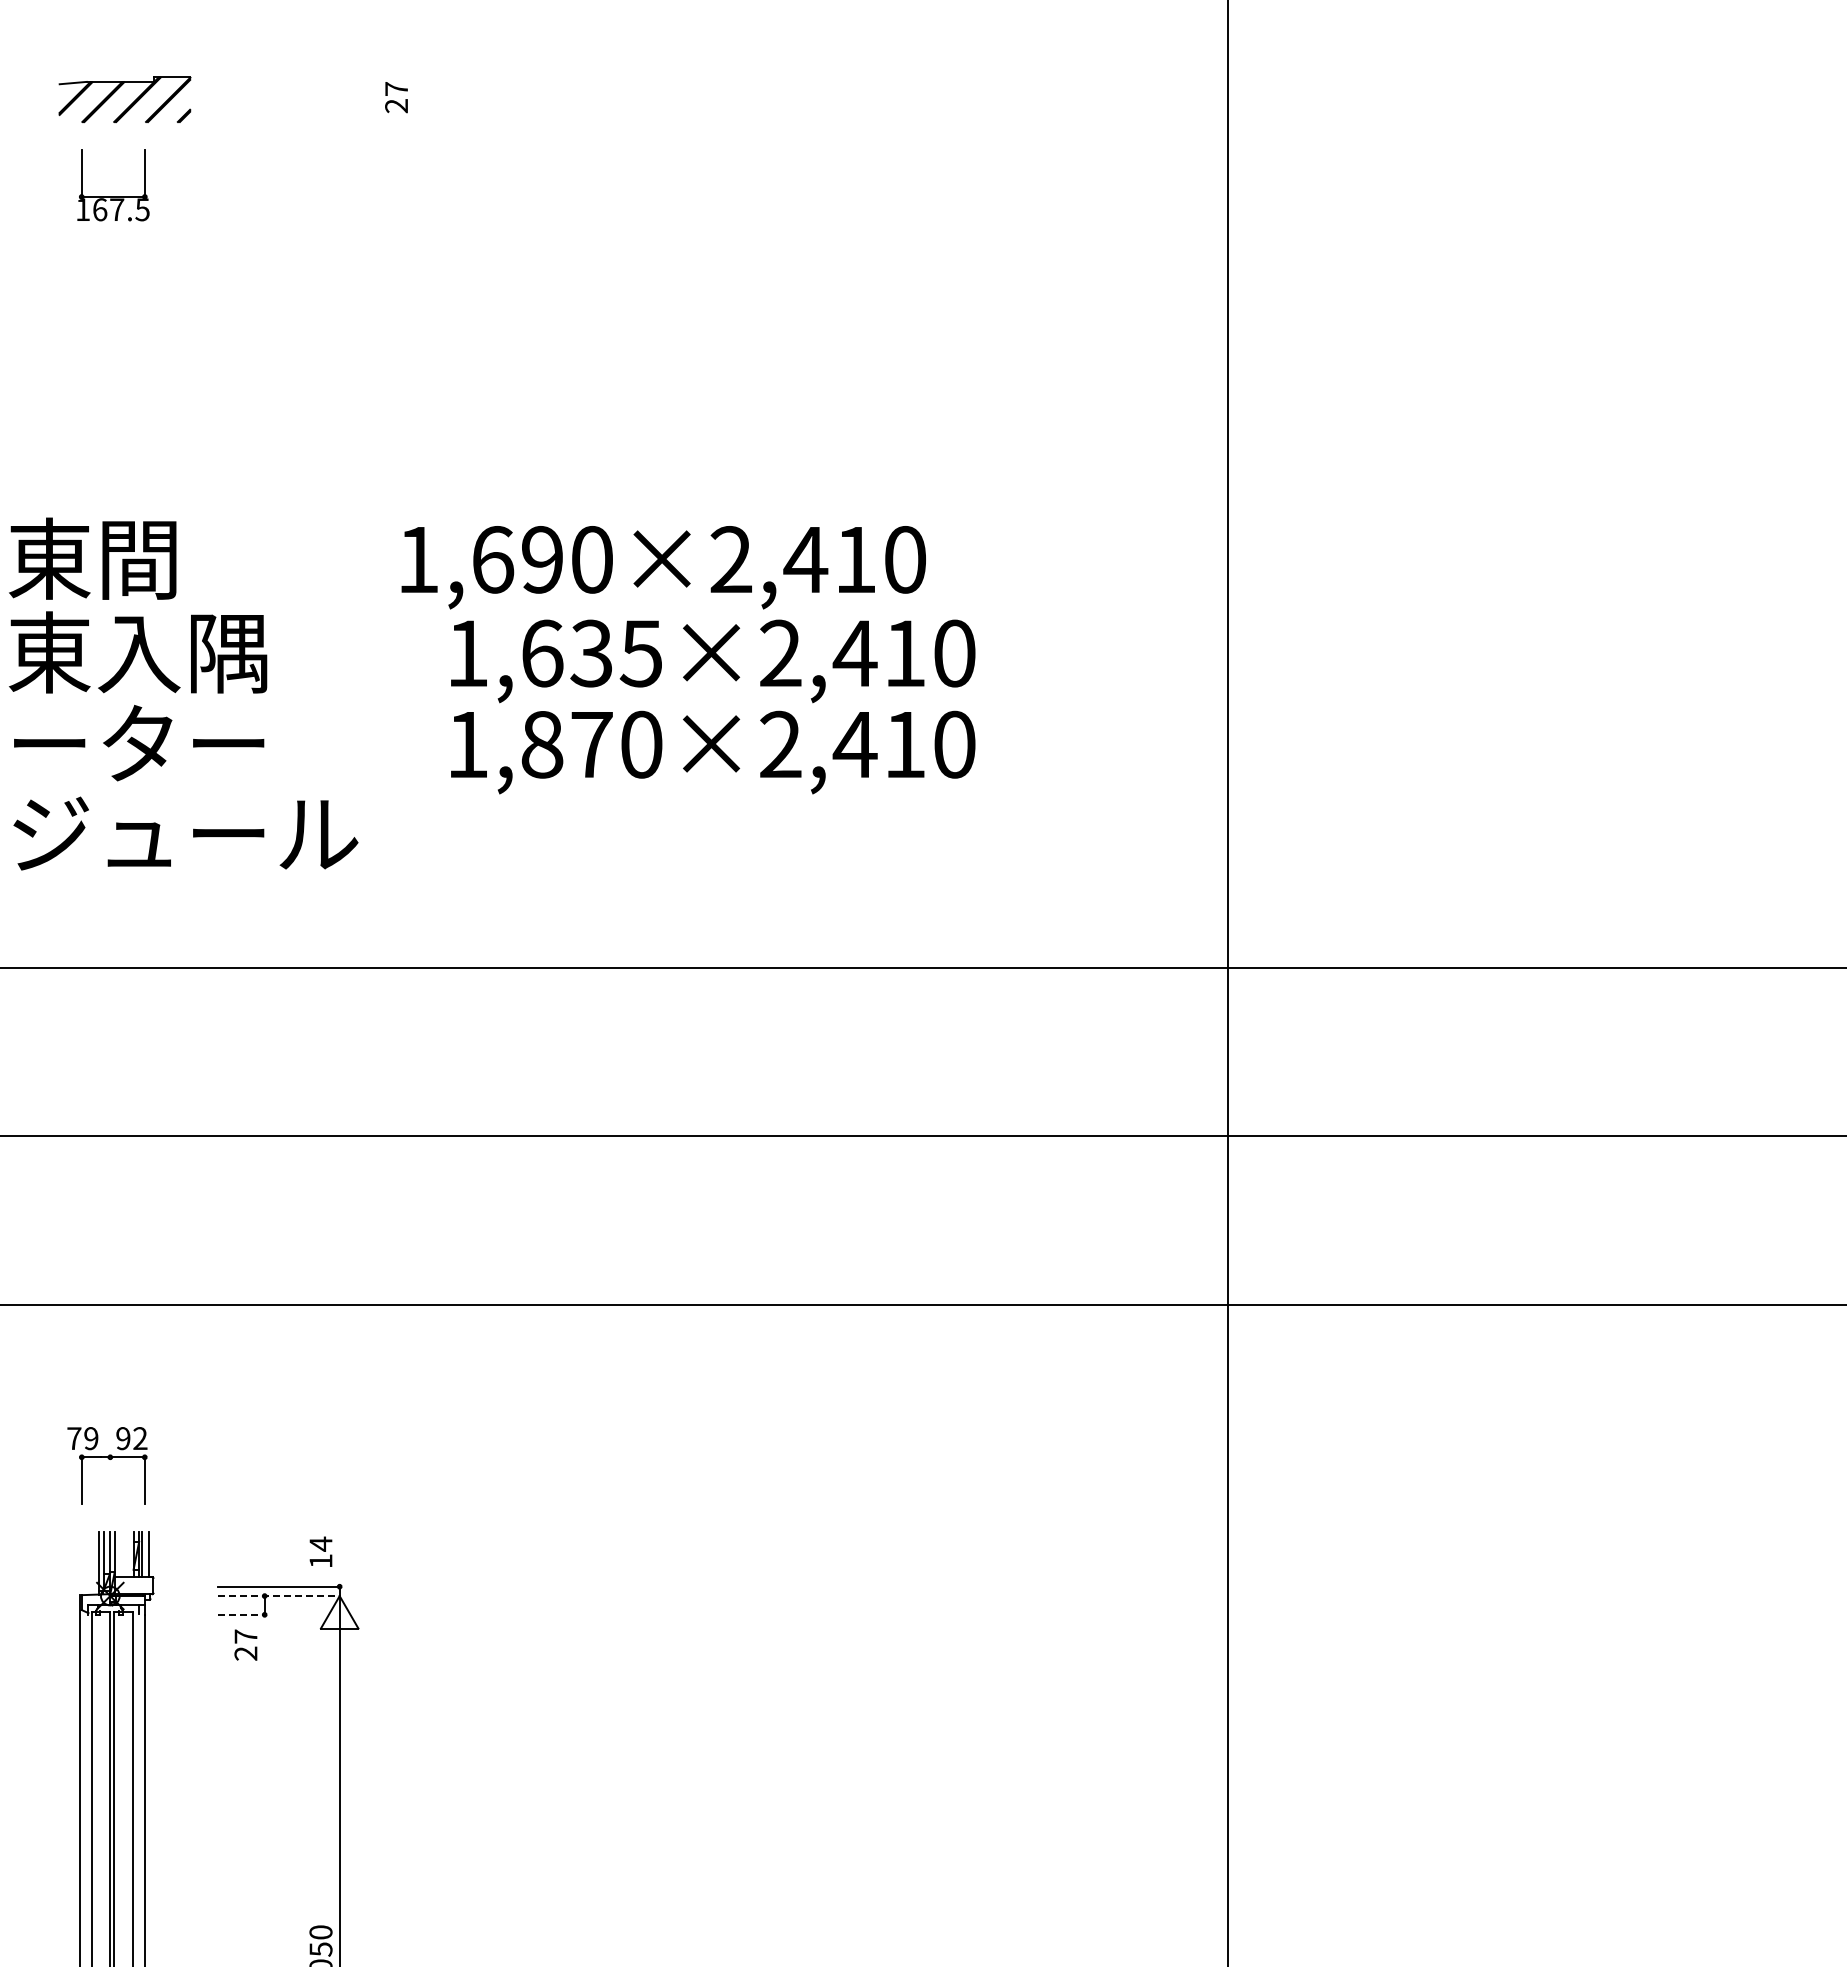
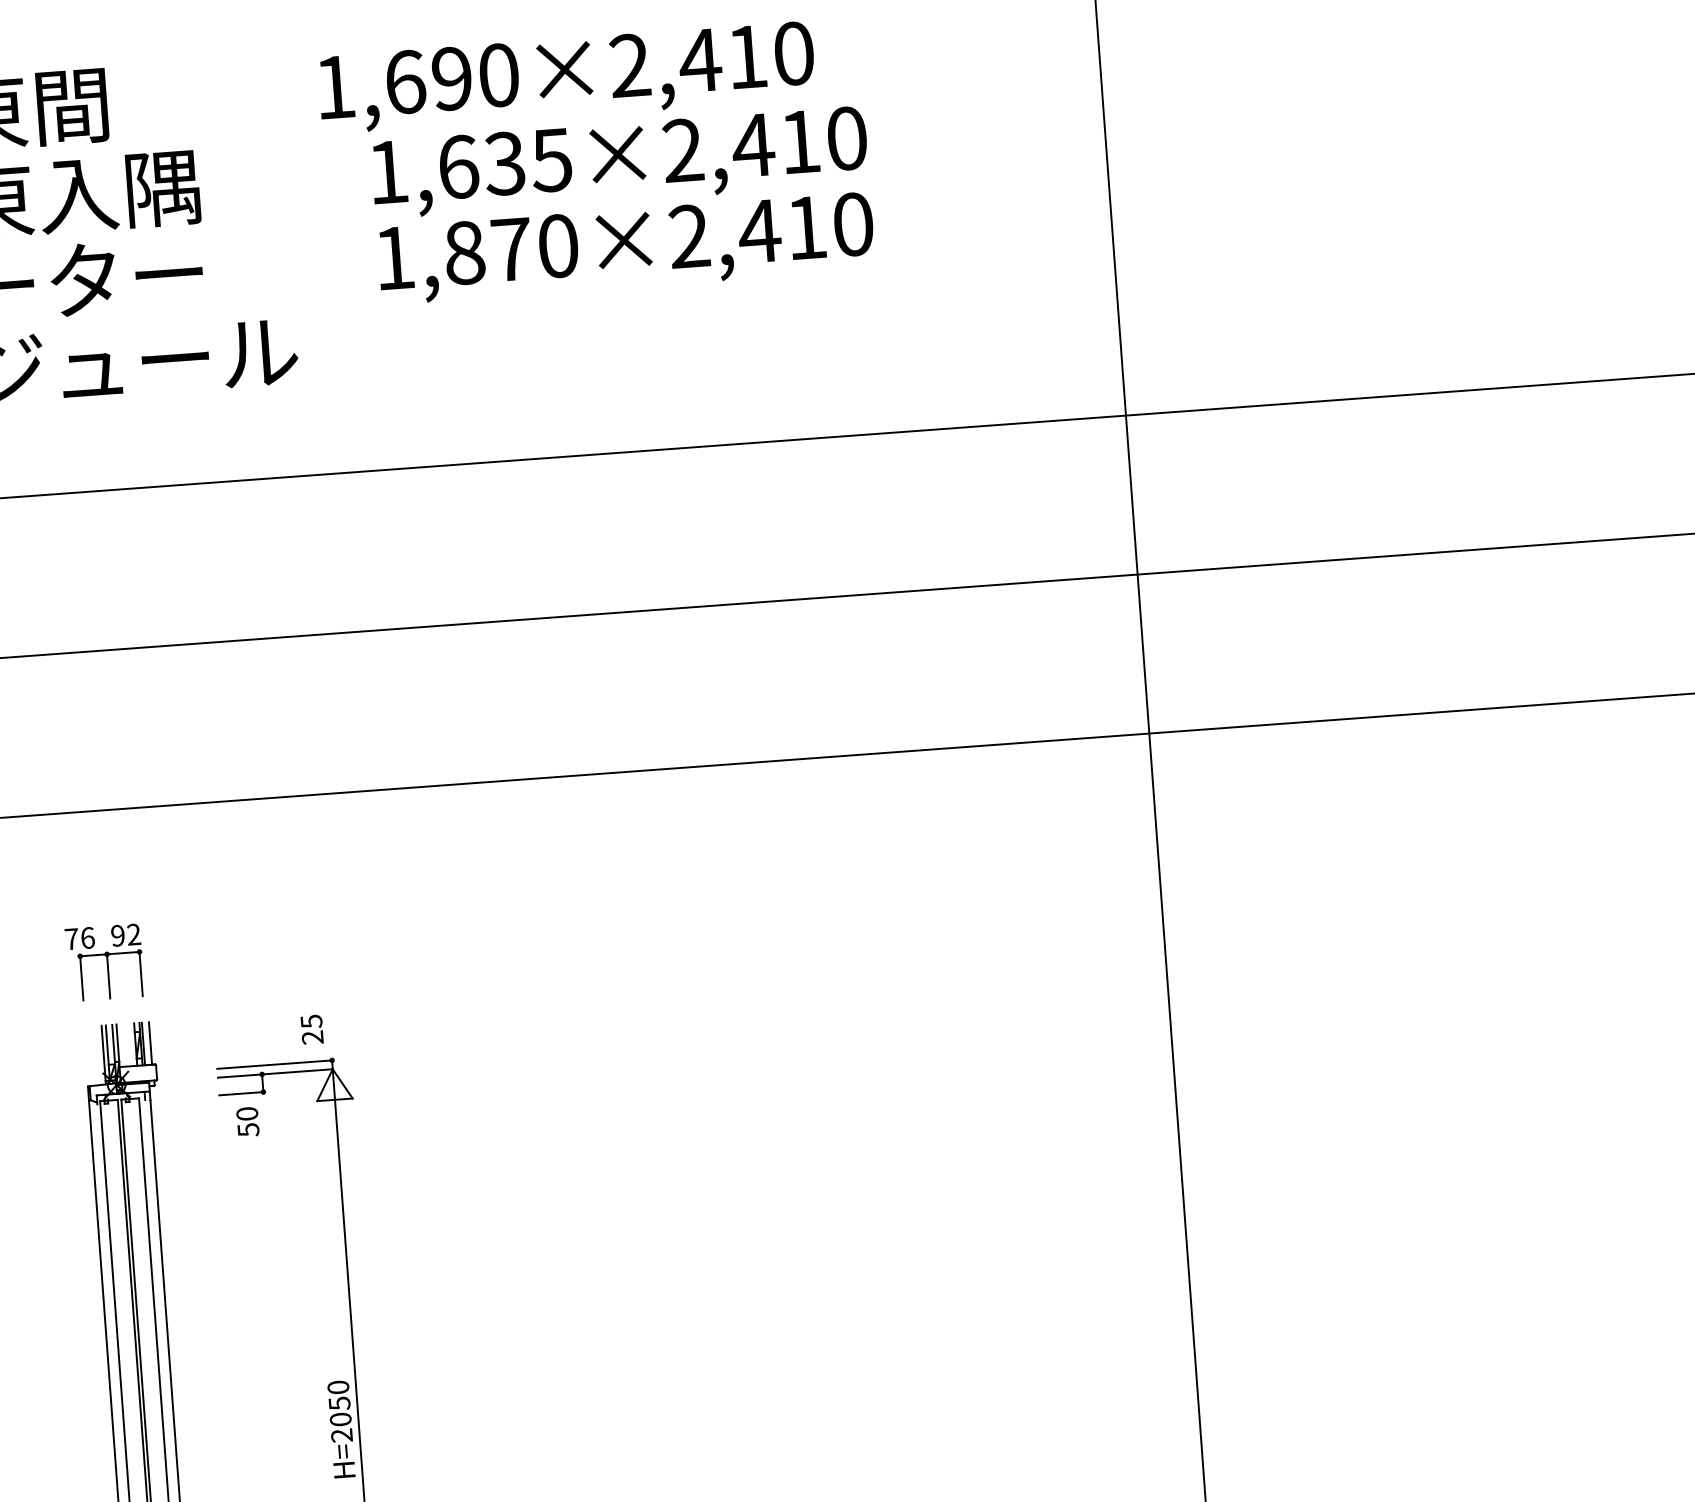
text: (91, 1438) -> (87, 937), 79 -> 76
line: (110, 1480) -> (108, 976), added
text: (320, 1552) -> (311, 1029), 14 -> 25
line: (278, 1596) -> (275, 1073), dashed -> solid
line: (241, 1614) -> (241, 1093), dashed -> solid
text: (245, 1645) -> (247, 1122), 27 -> 50

